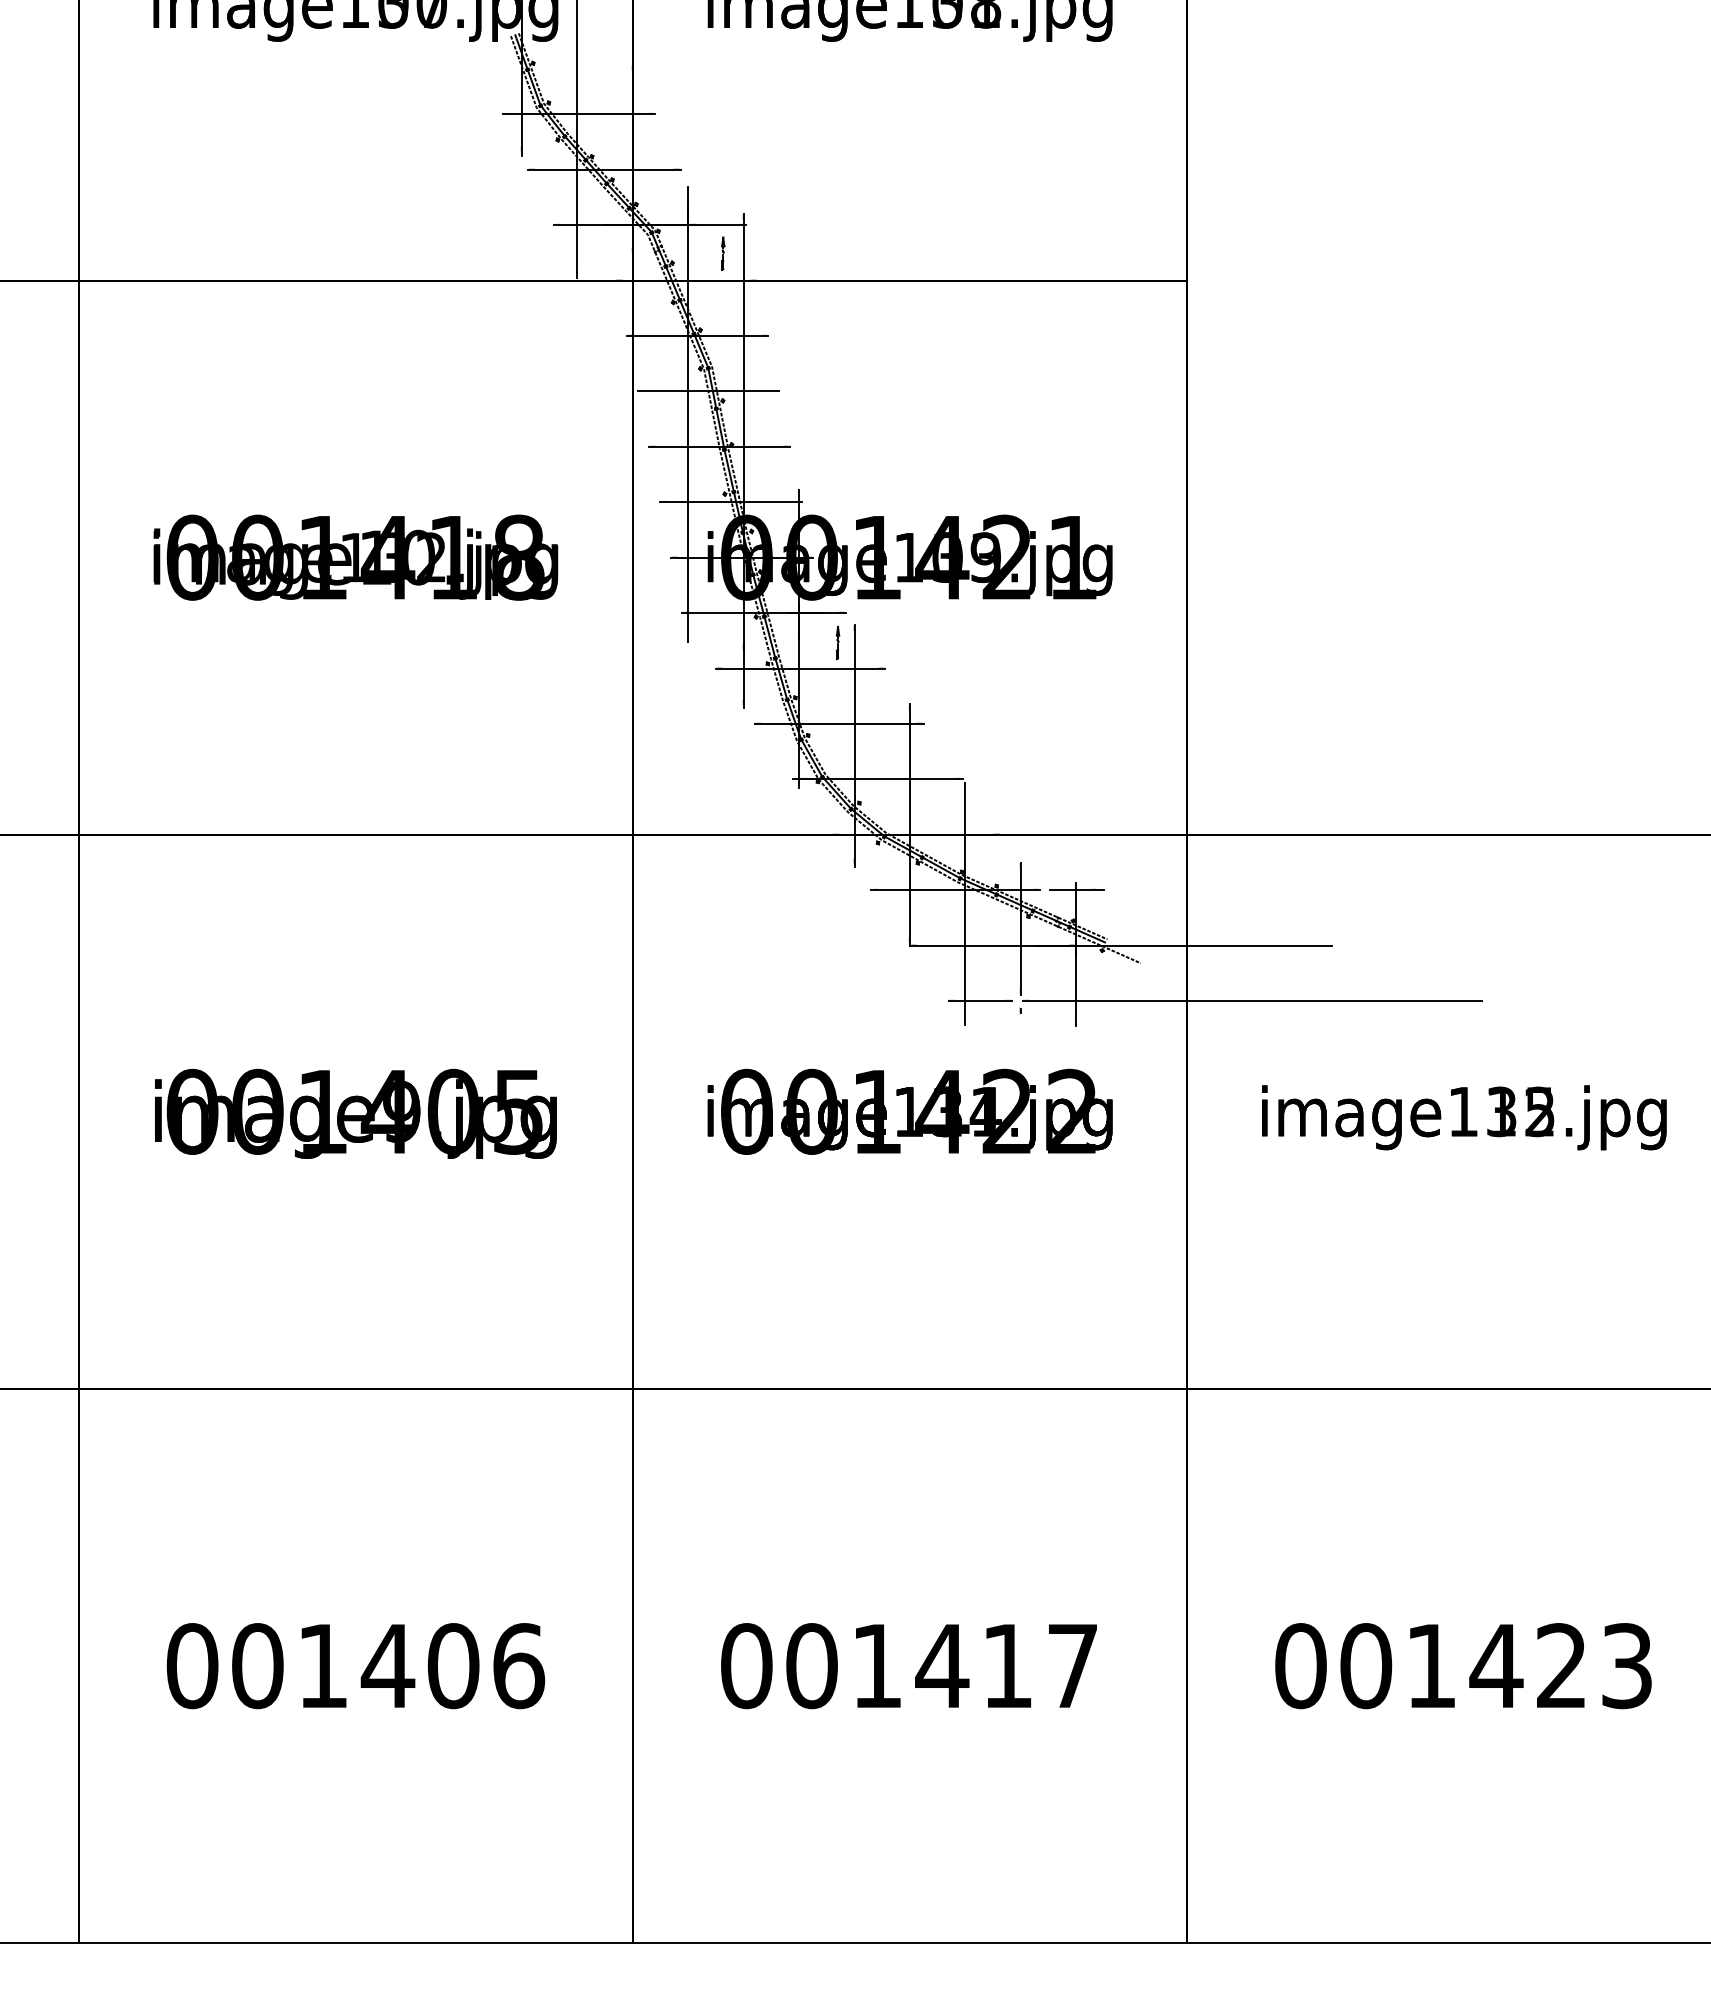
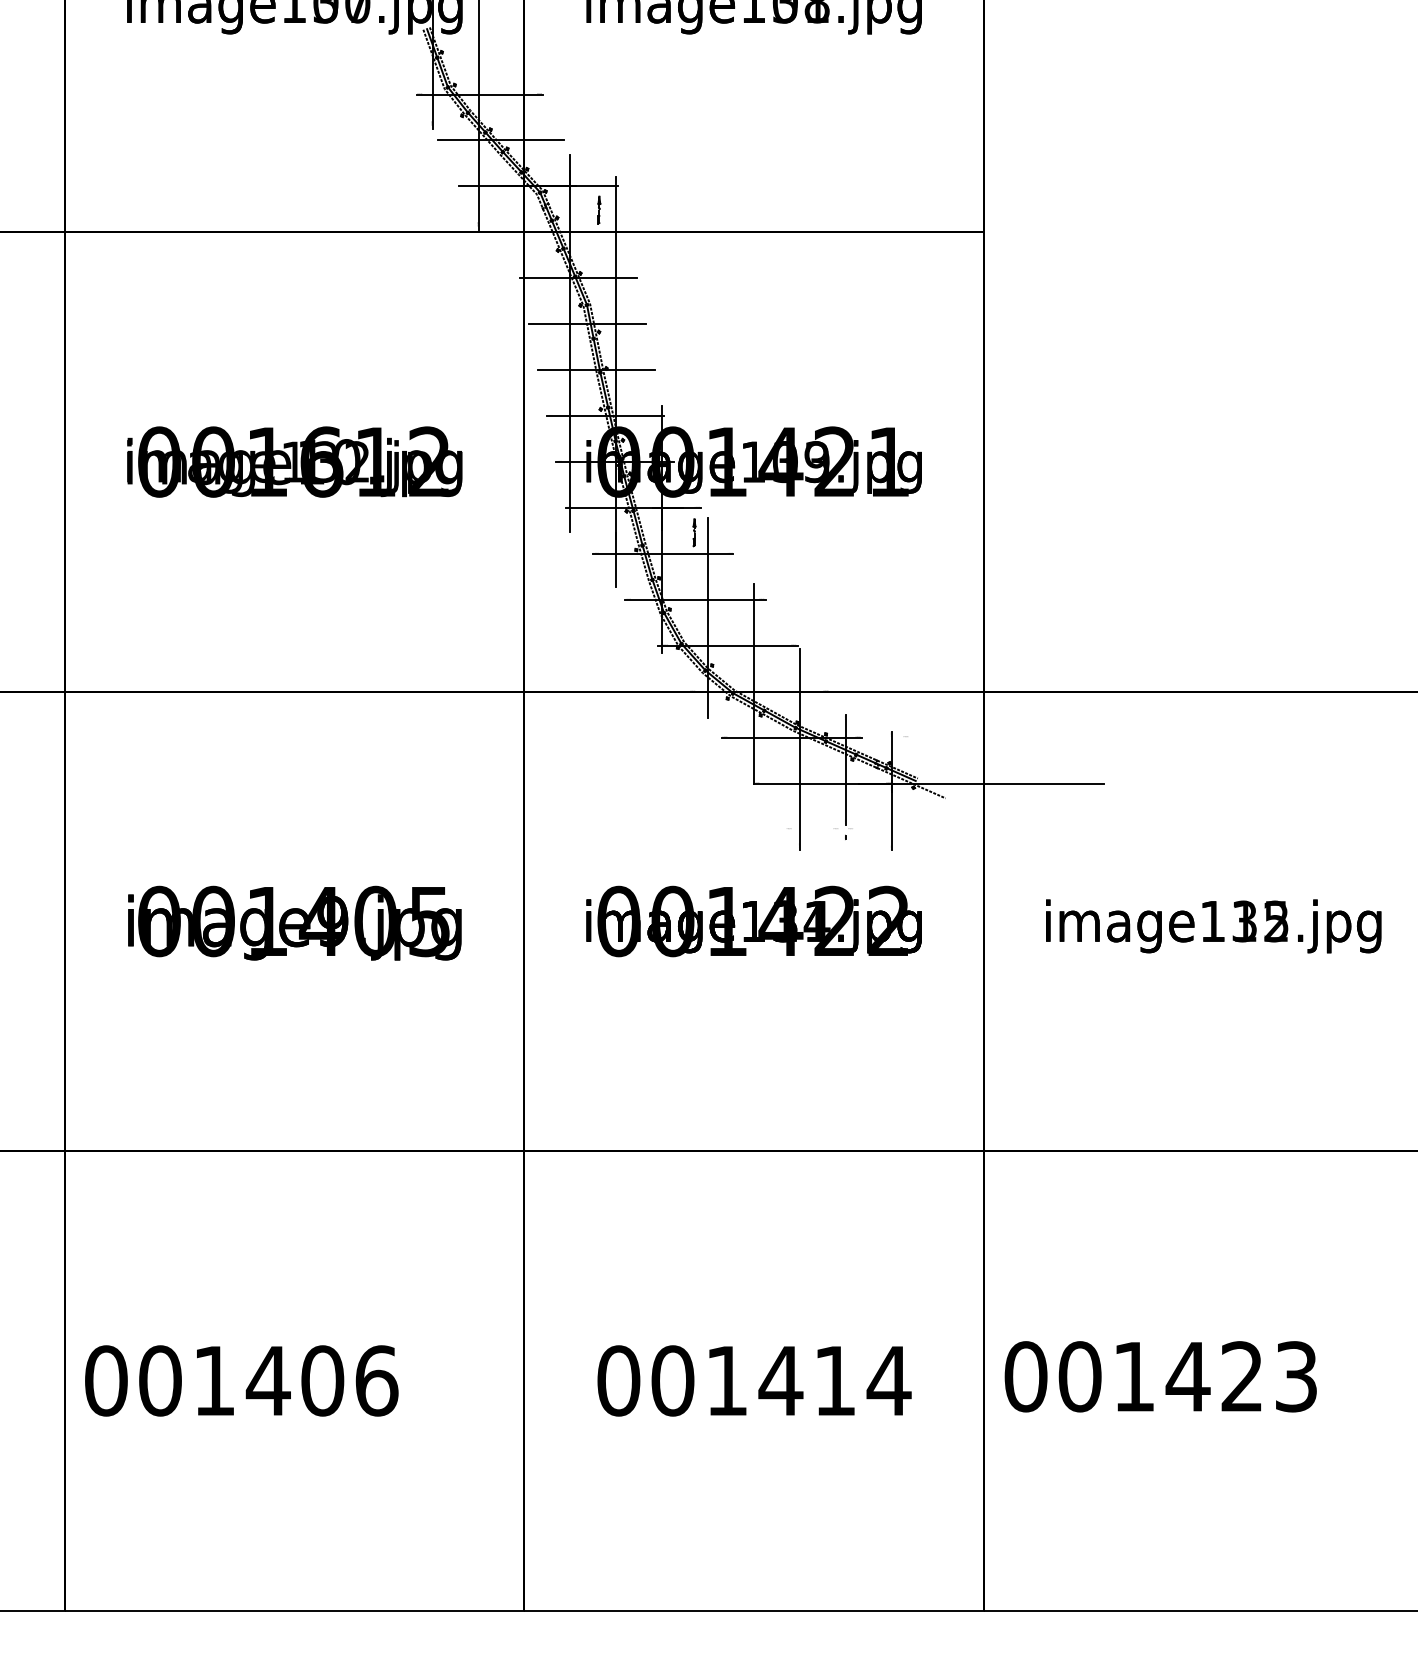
text: (452, 557) -> (374, 461), 001418 -> 001612
line: (1076, 890) -> (892, 737), removed
line: (980, 1001) -> (812, 830), removed
line: (1252, 1001) -> (1038, 830), removed
text: (1072, 1665) -> (888, 1380), 001417 -> 001414
text: (355, 1666) -> (241, 1381), moved
text: (1463, 1666) -> (1160, 1377), moved

